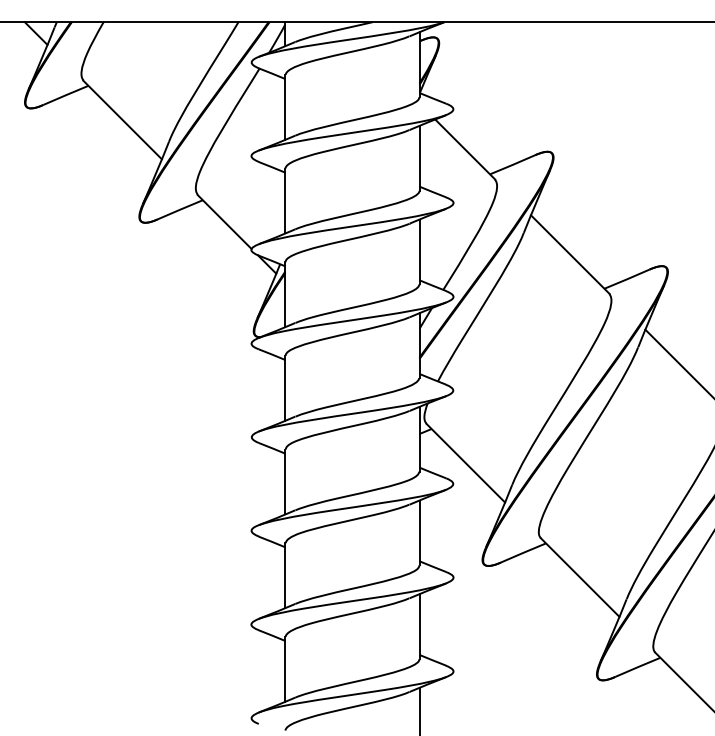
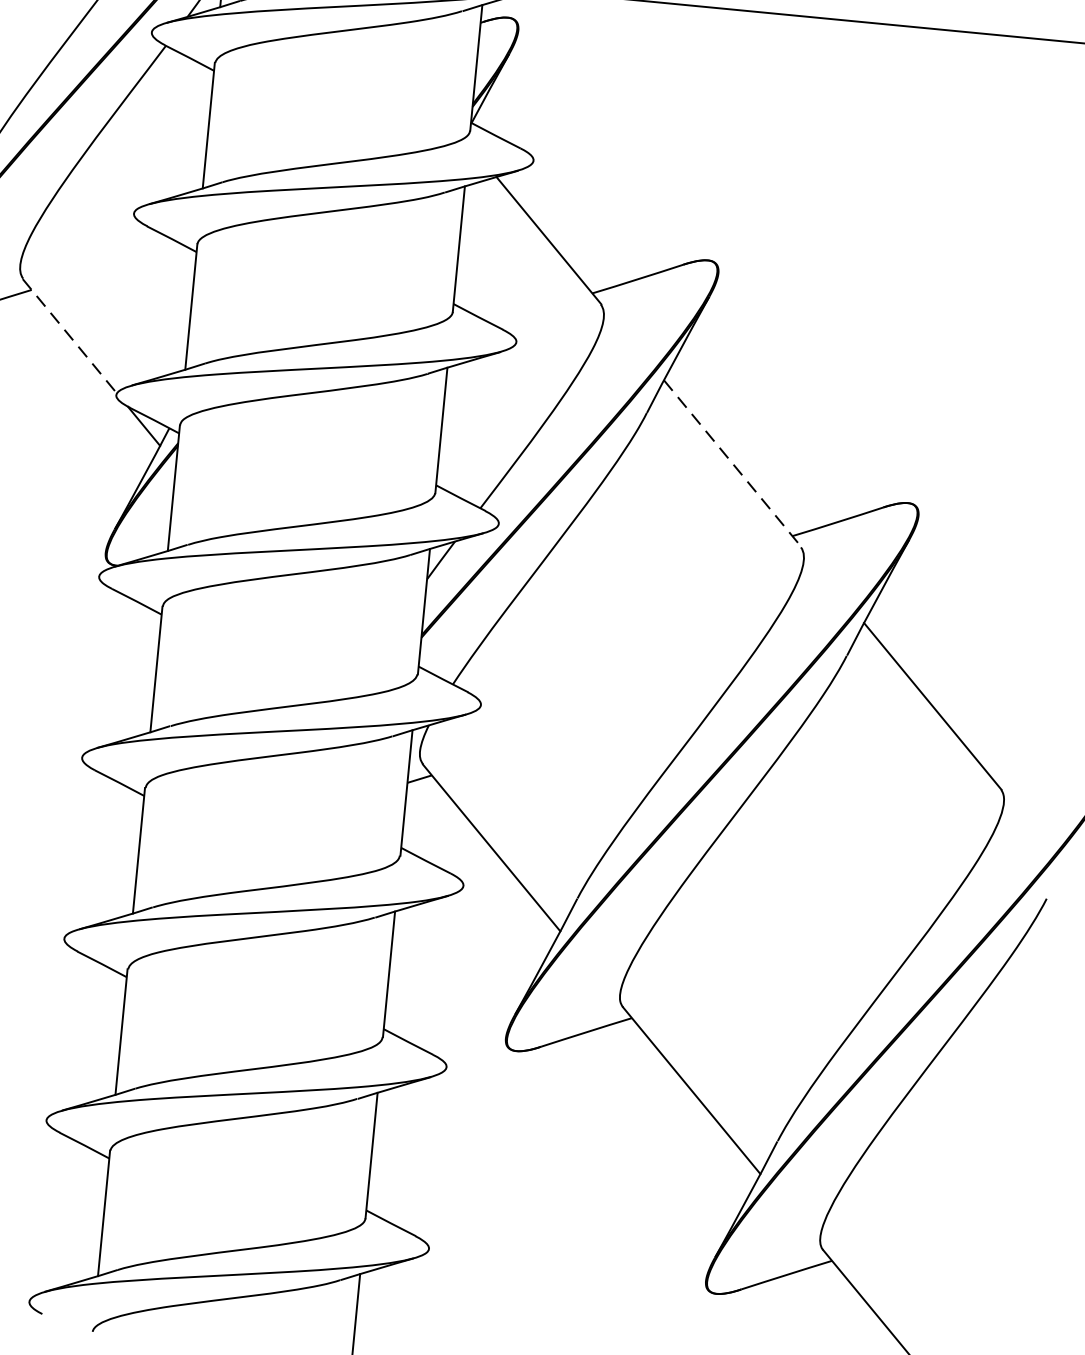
line: (225, 222) -> (71, 337), solid -> dashed
line: (570, 254) -> (733, 463), solid -> dashed

